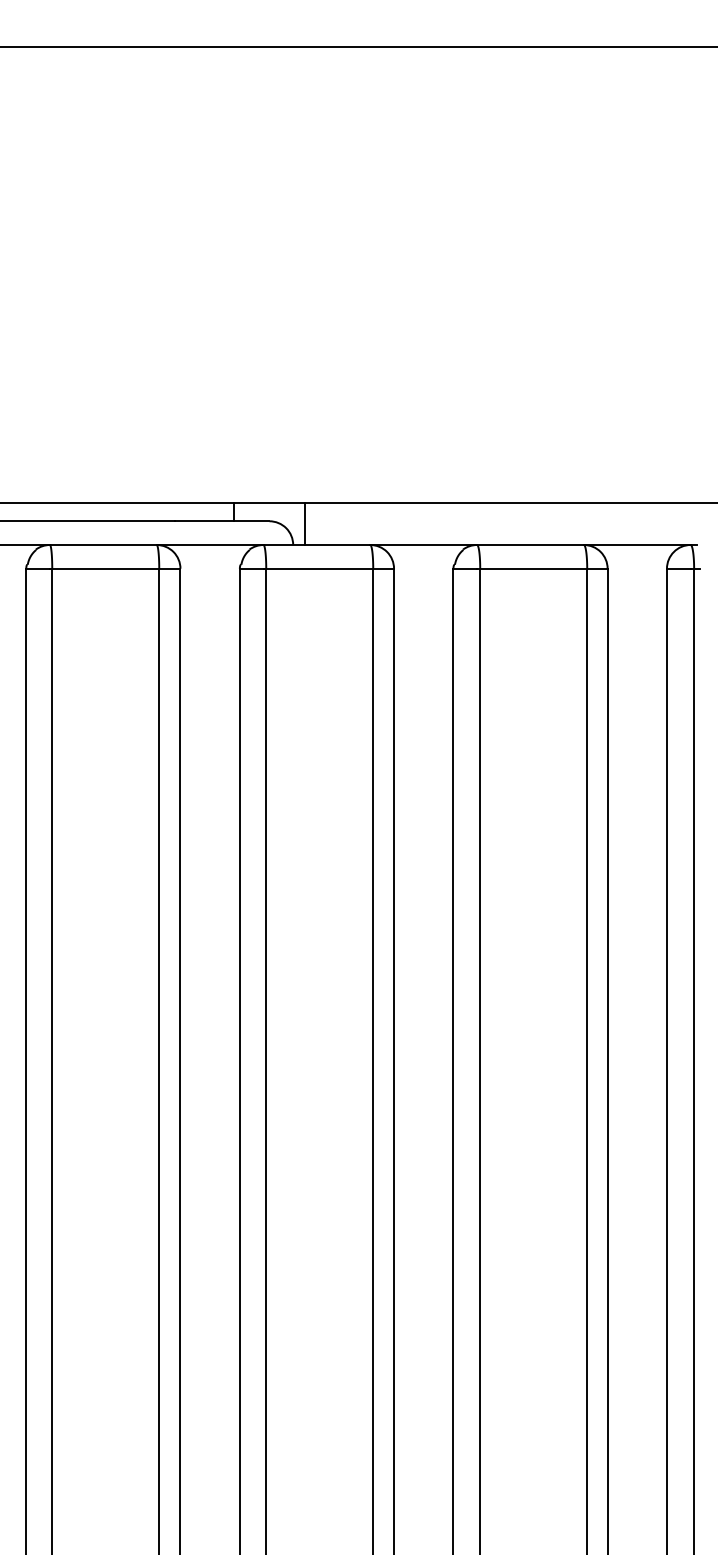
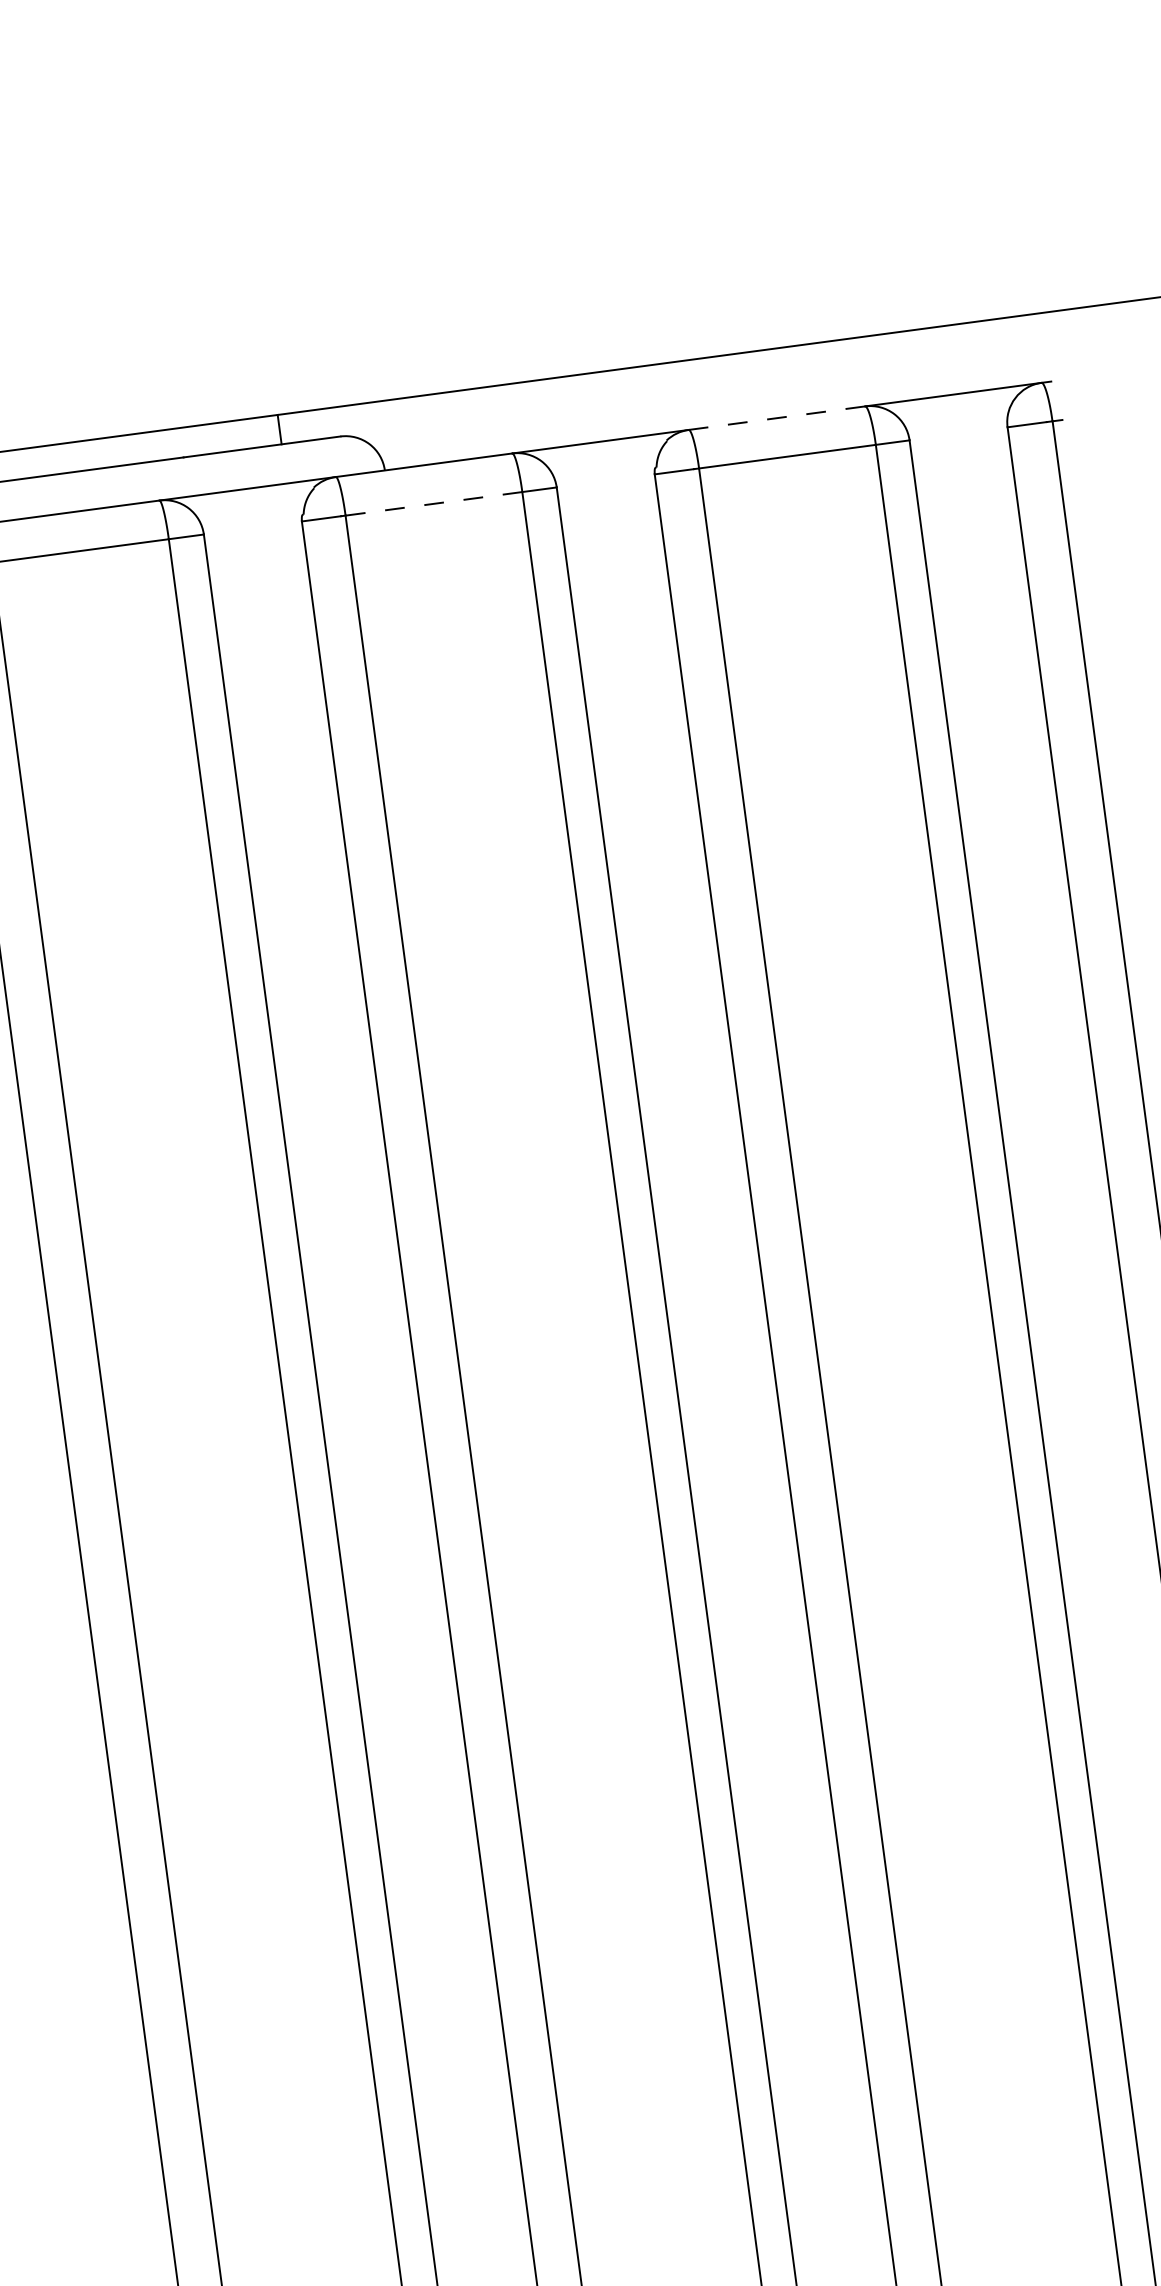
line: (305, 524) -> (400, 433), removed
line: (530, 545) -> (777, 419), solid -> dashed
line: (319, 568) -> (433, 503), solid -> dashed

